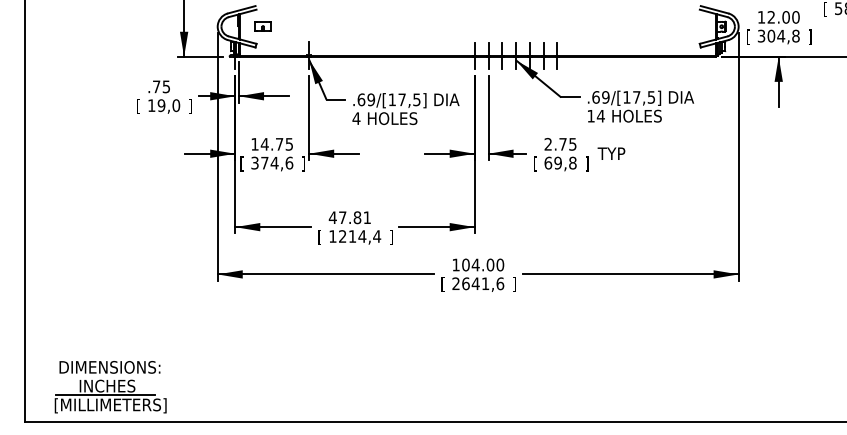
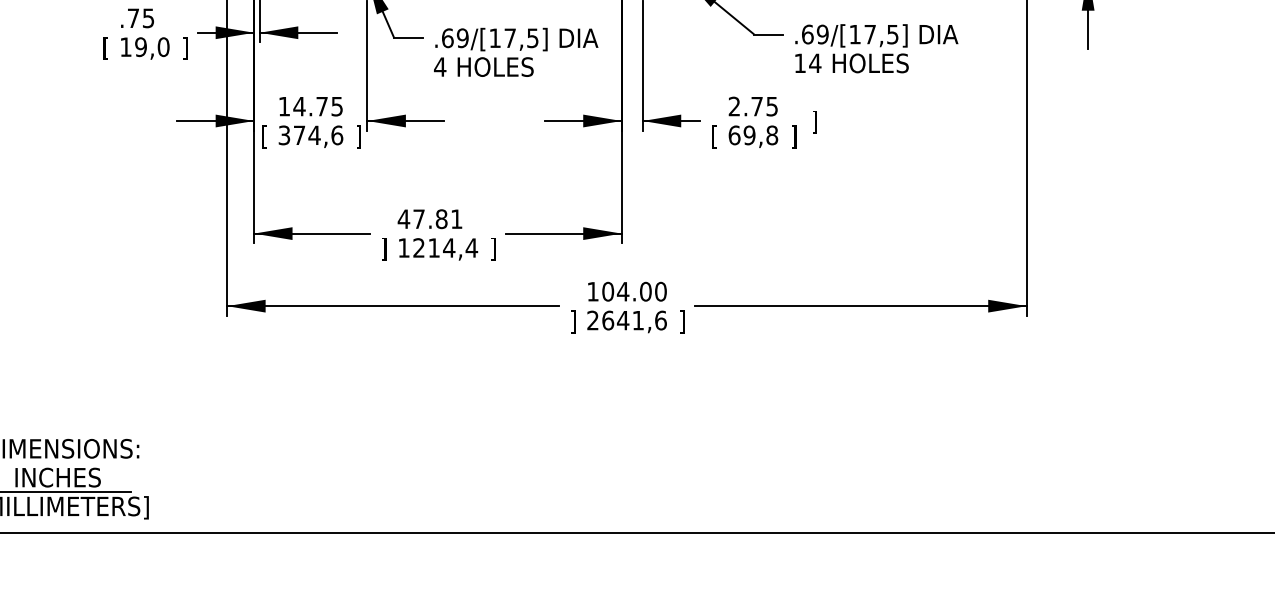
text: (611, 154) -> (831, 122), TYP -> ]
text: (319, 237) -> (383, 249), [ -> ]
text: (442, 284) -> (572, 321), [ -> ]

